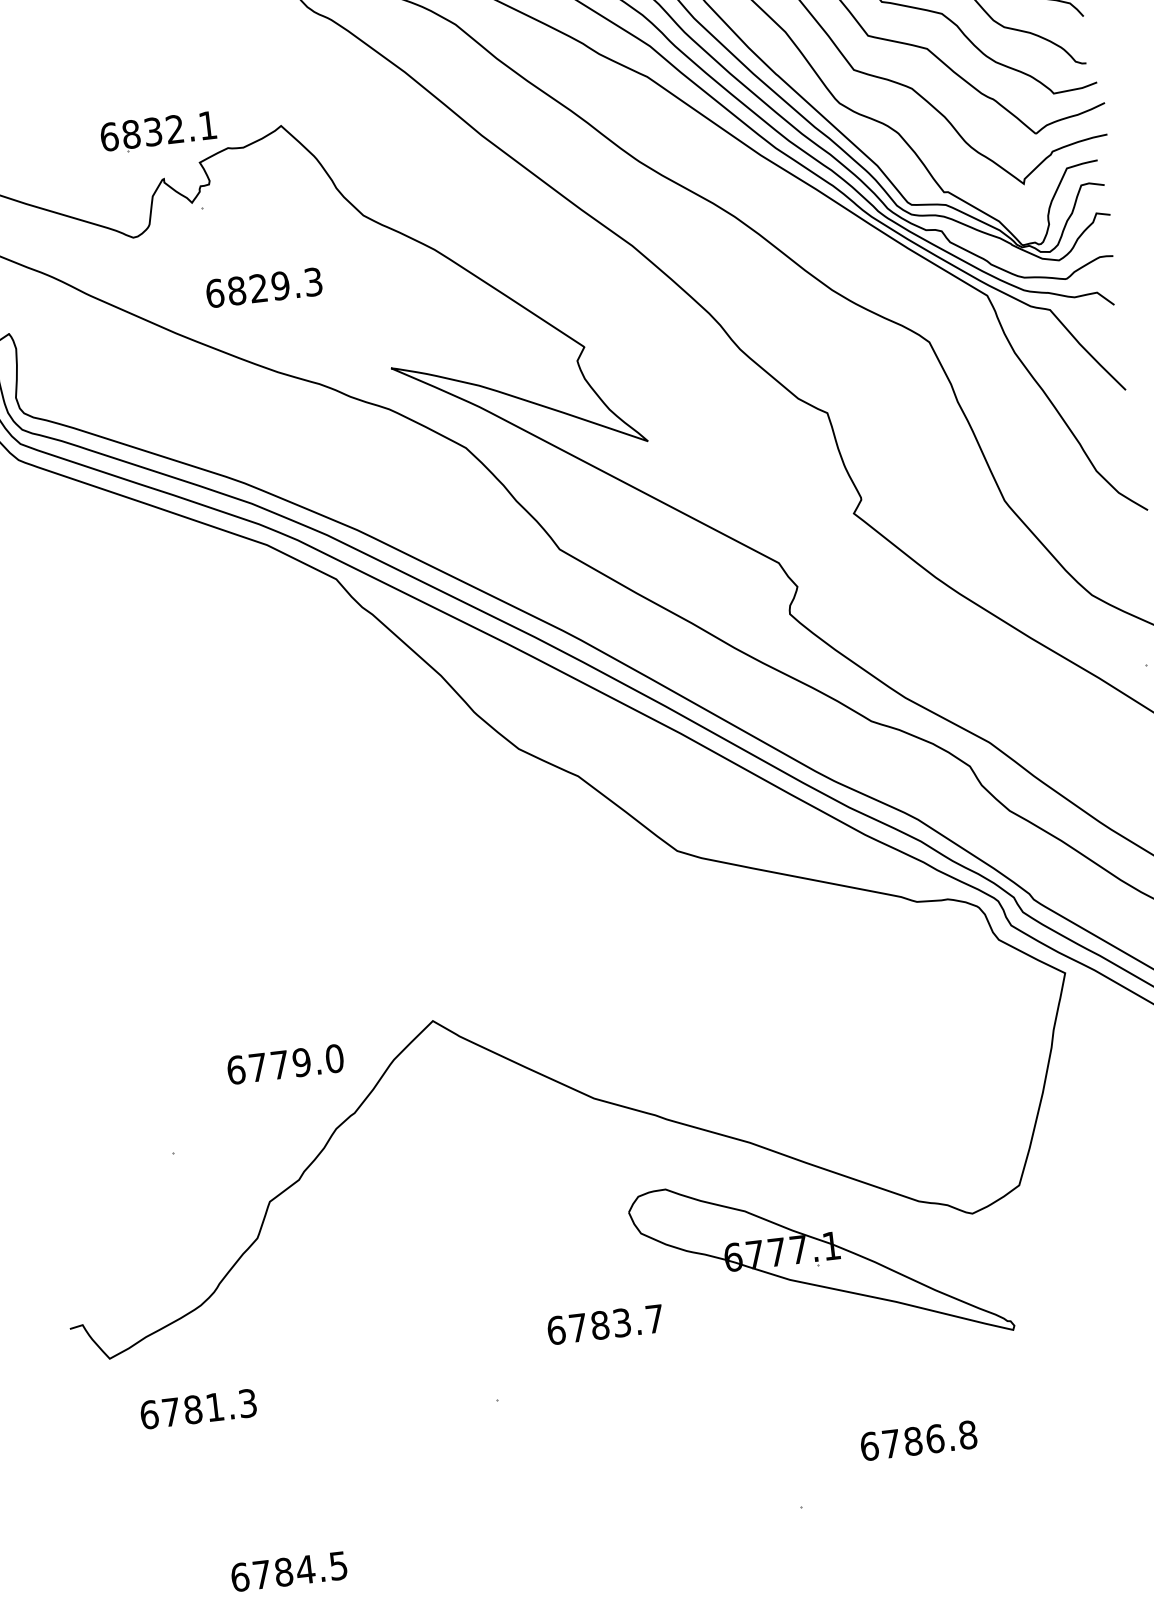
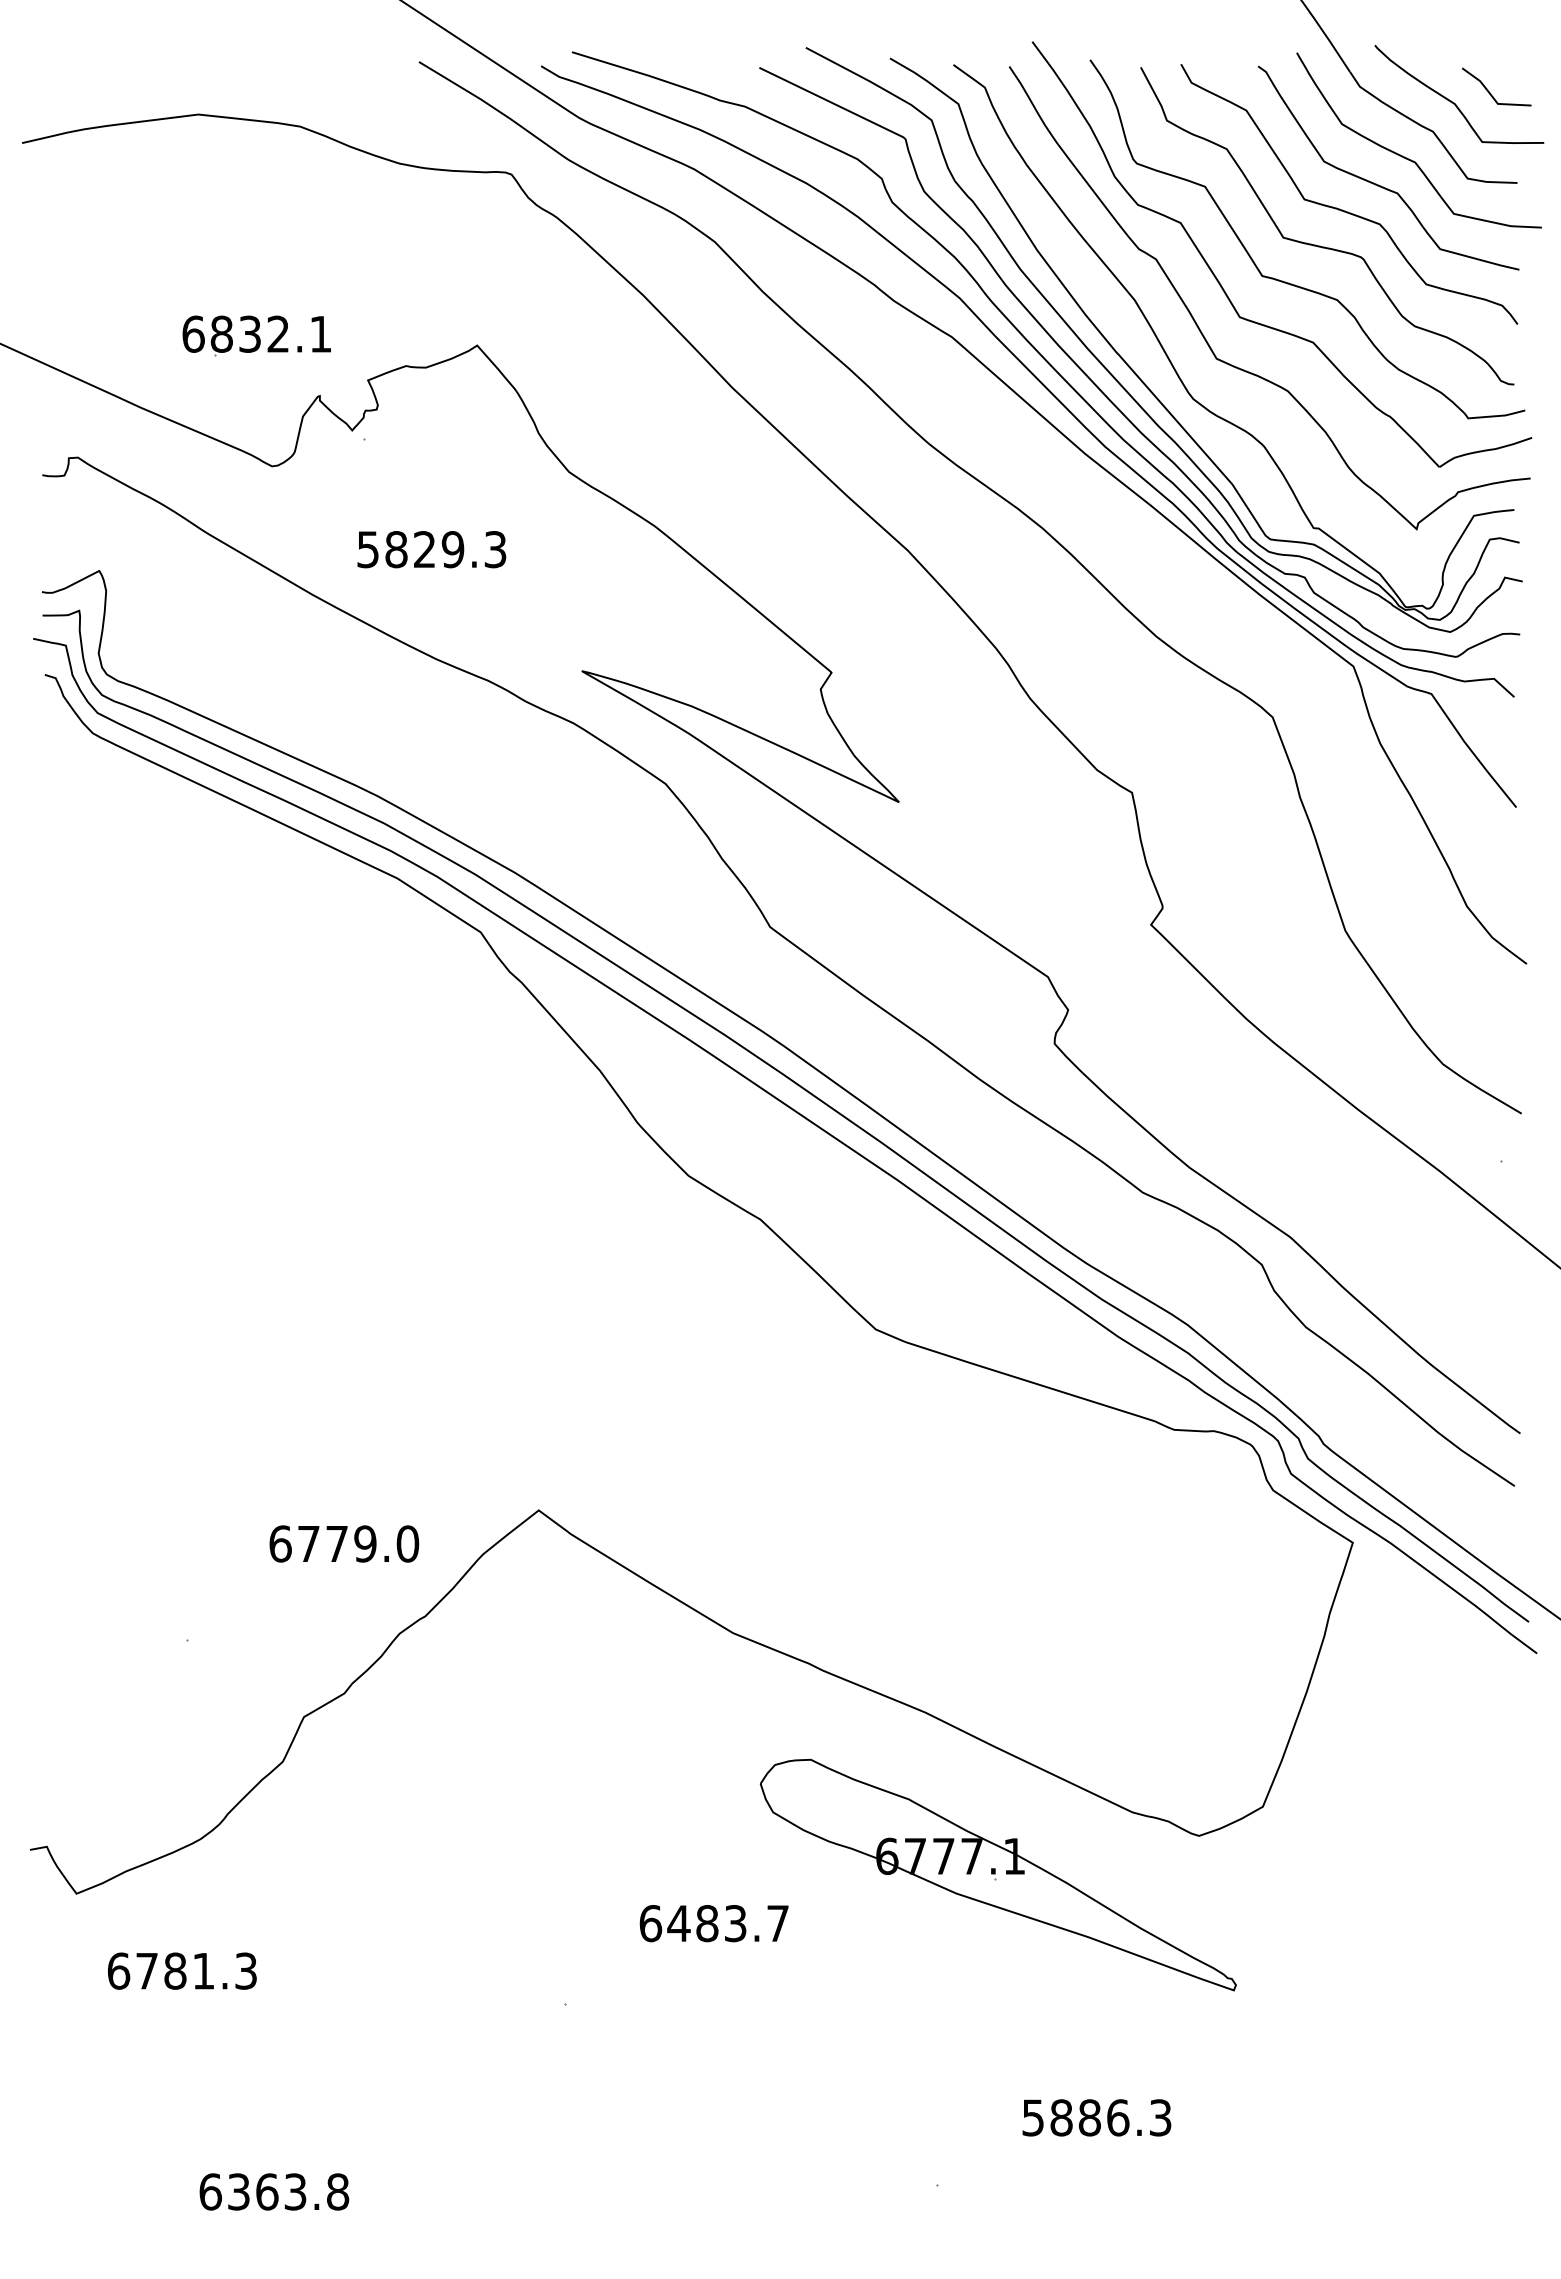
part: (158, 132) -> (256, 335), moved
text: (215, 293) -> (368, 549), 6829.3 -> 5829.3
text: (577, 1327) -> (678, 1923), 6783.7 -> 6483.7
text: (918, 1440) -> (1096, 2117), 6786.8 -> 5886.3
text: (300, 1570) -> (288, 2191), 6784.5 -> 6363.8

